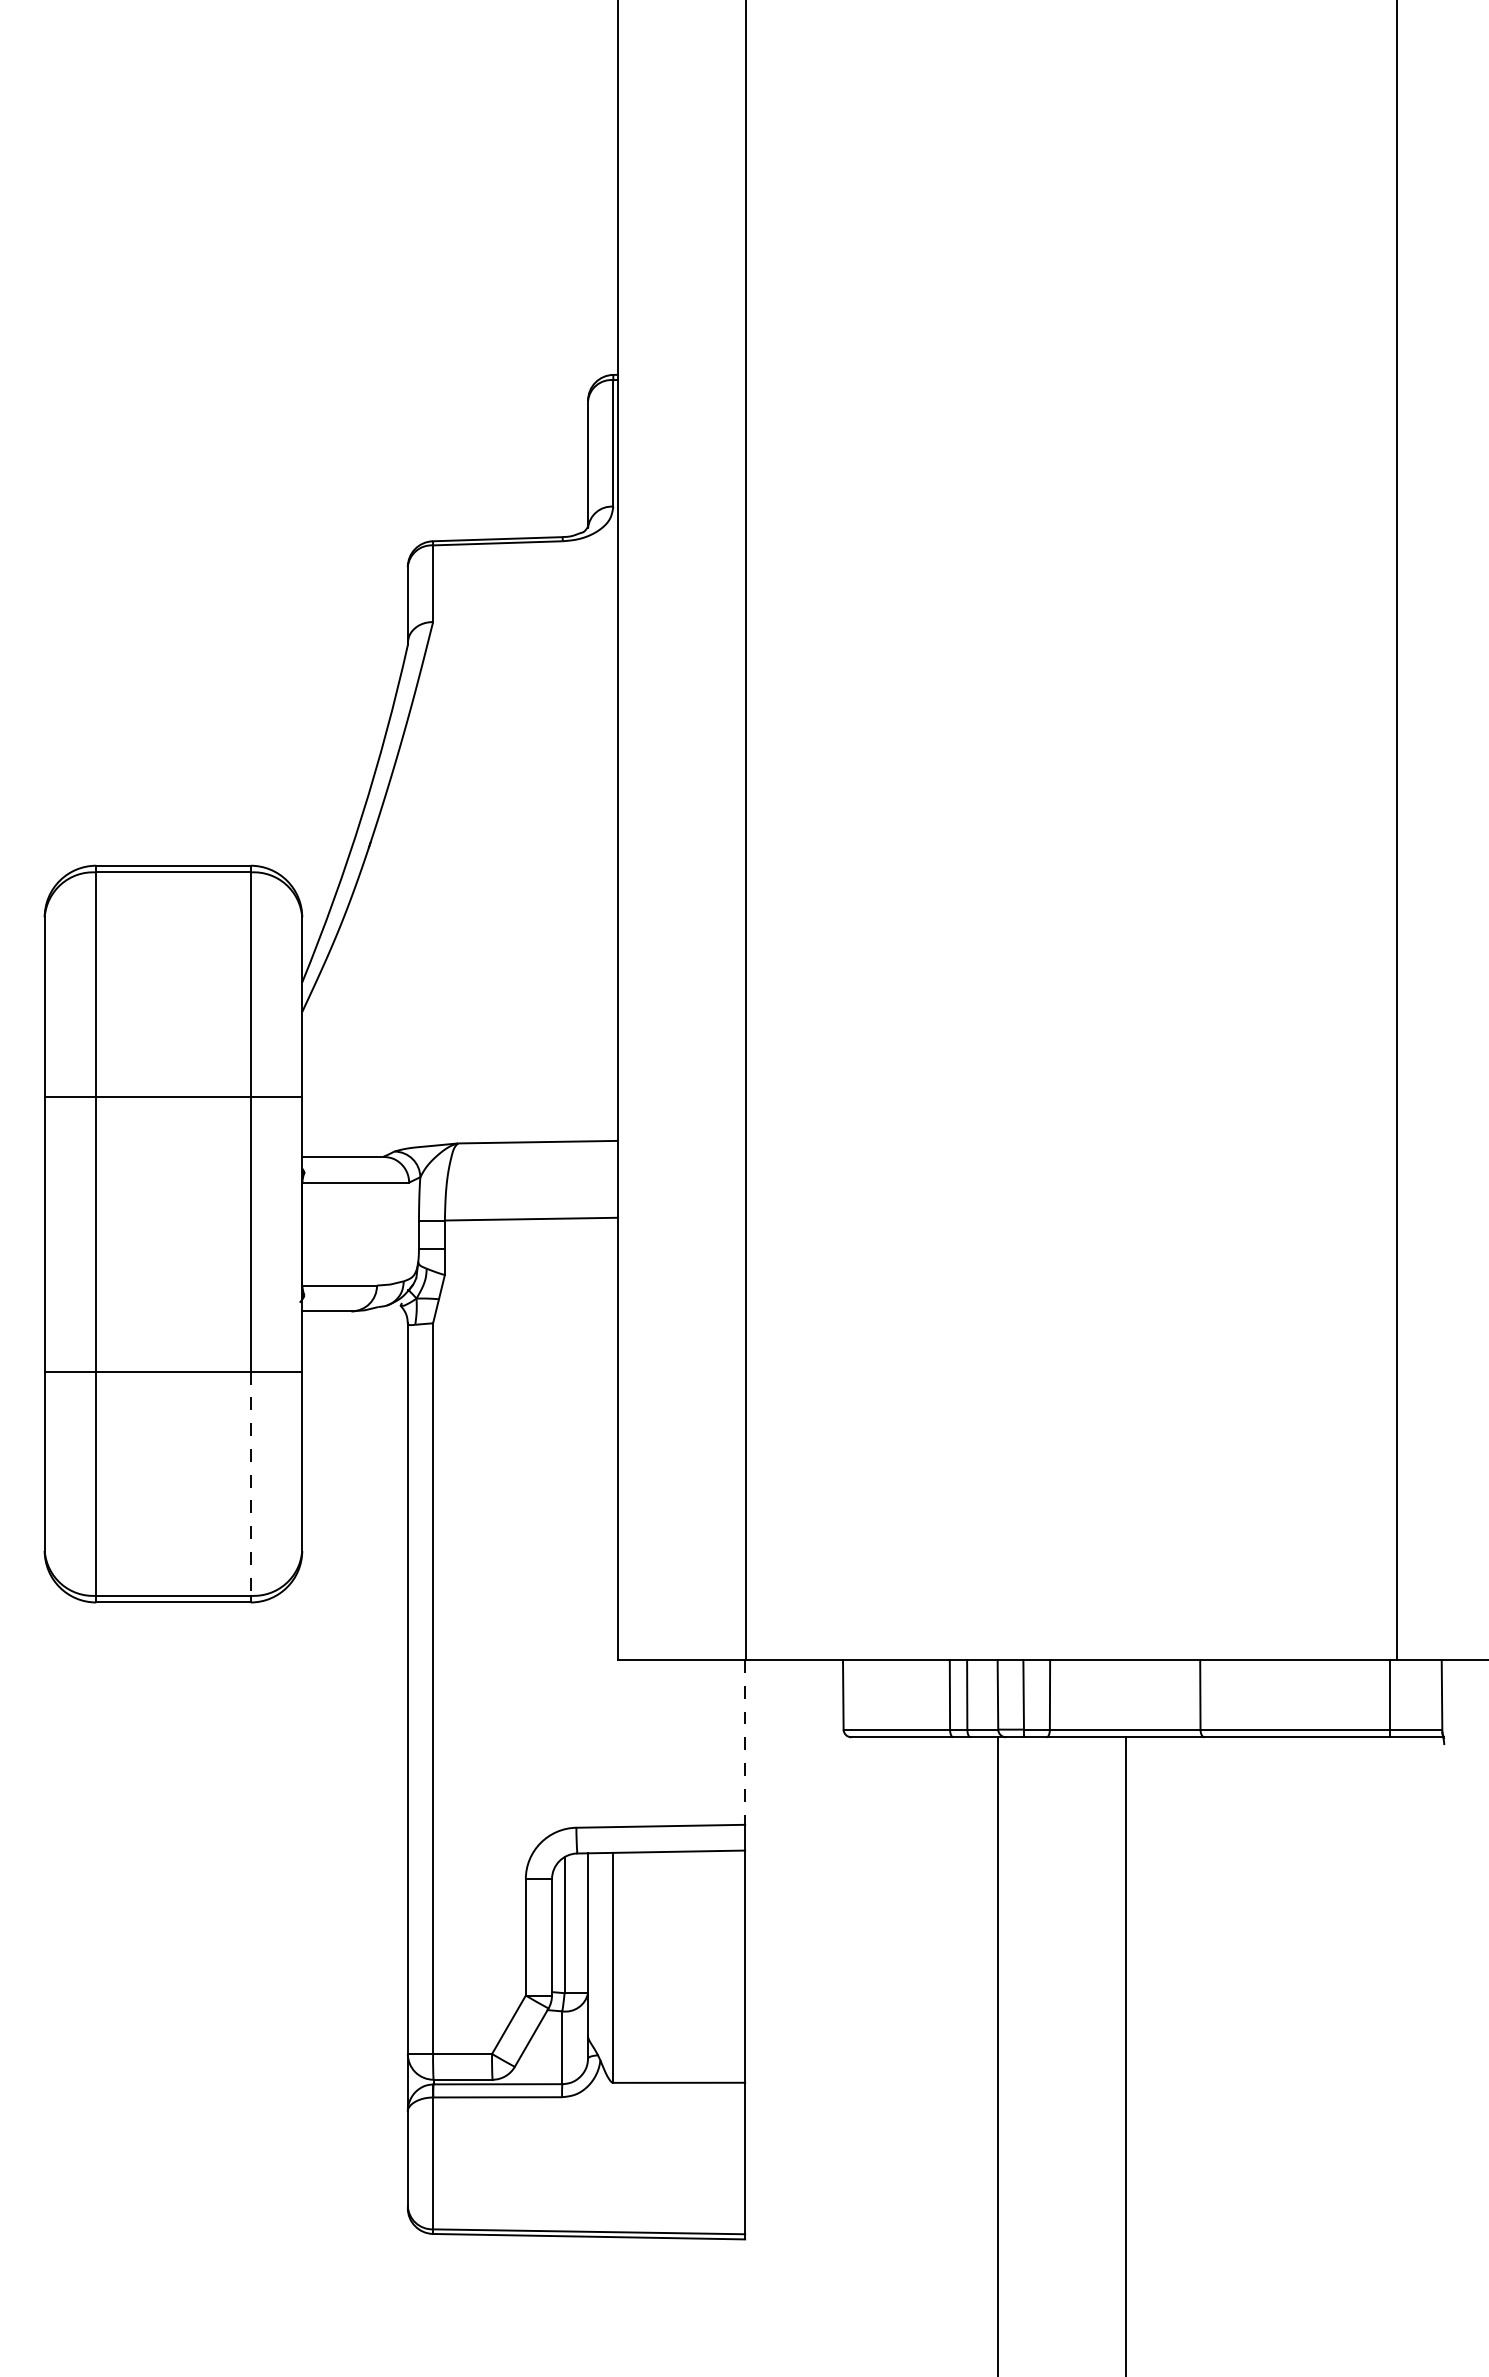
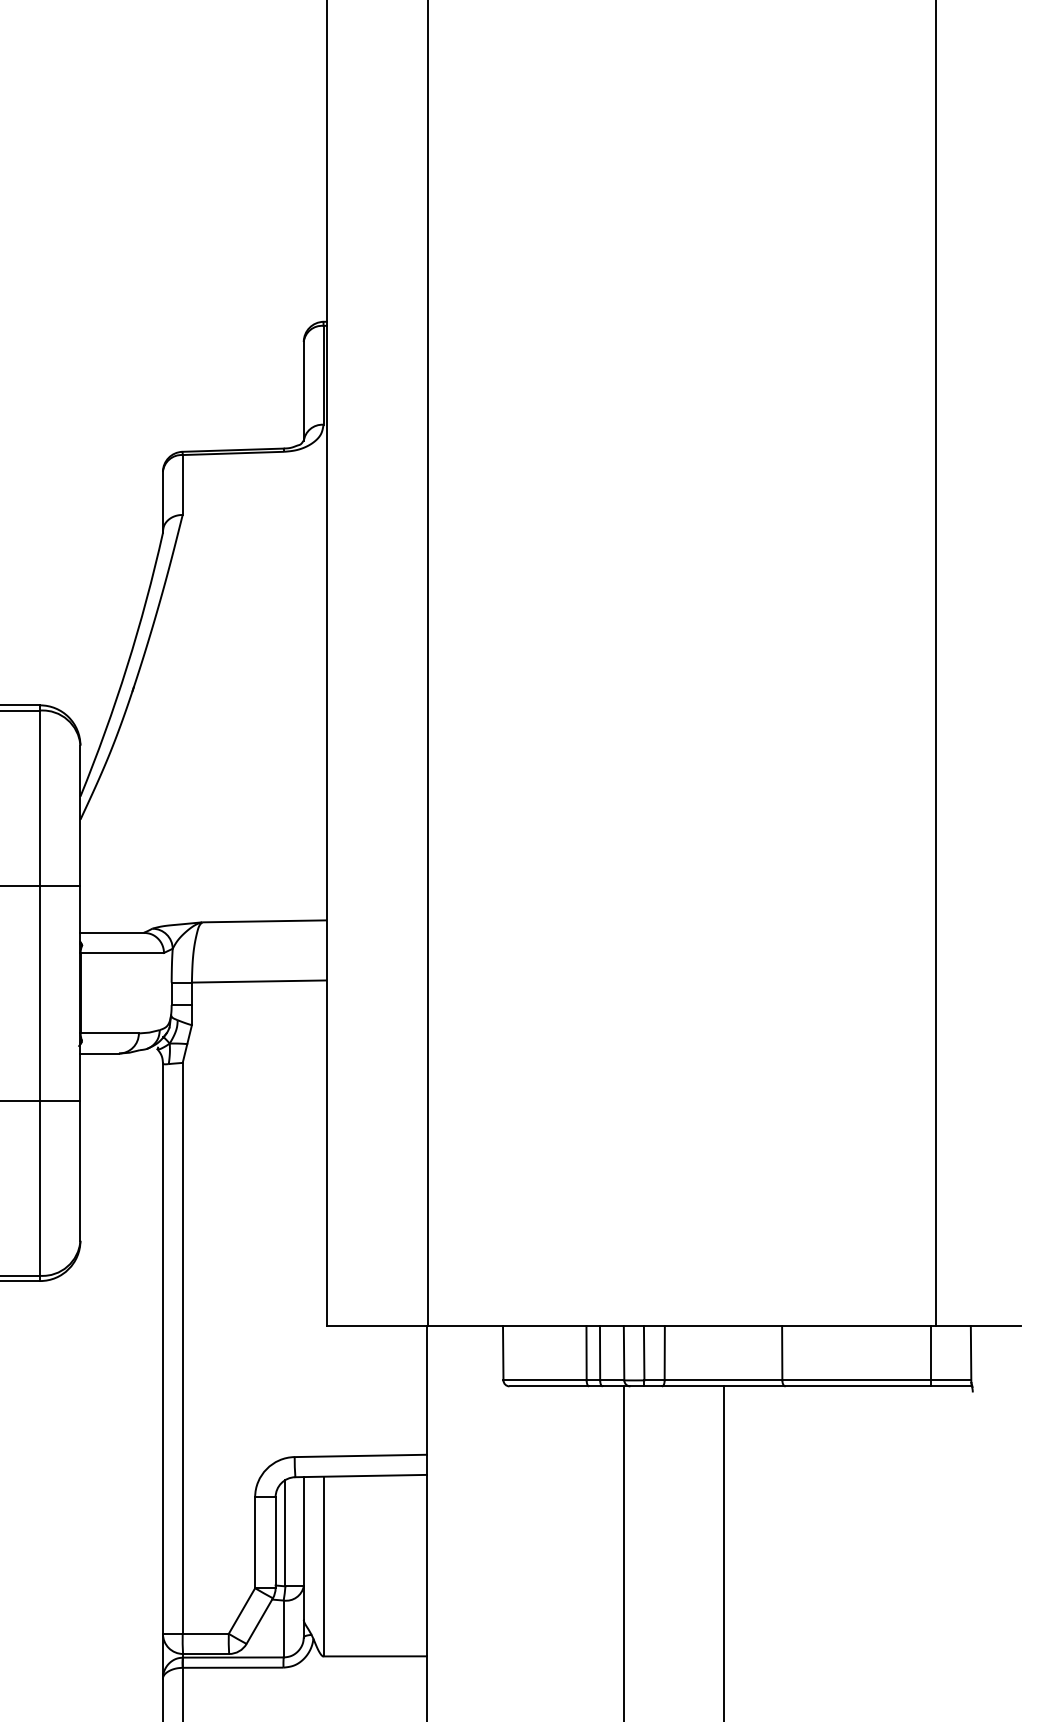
line: (250, 1484) -> (40, 1188), dashed -> solid
line: (745, 1742) -> (426, 1390), dashed -> solid

